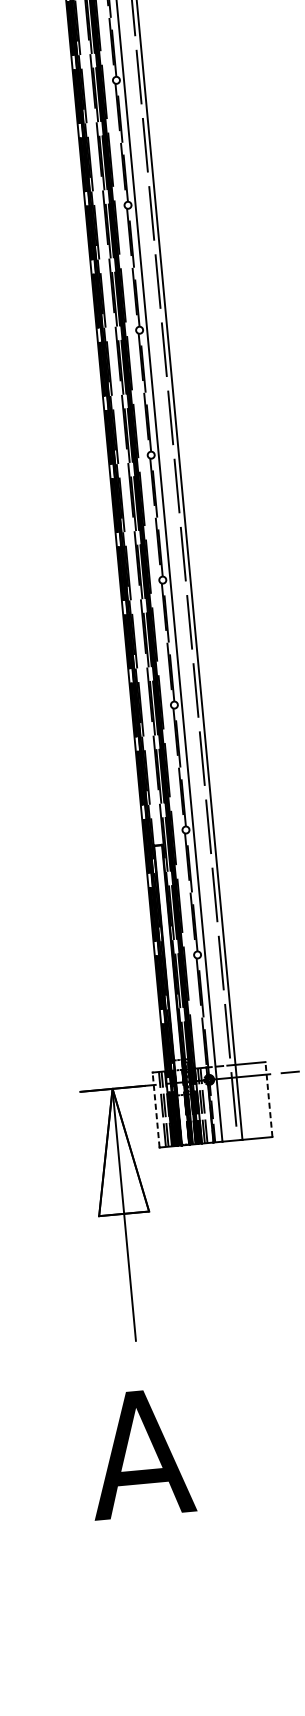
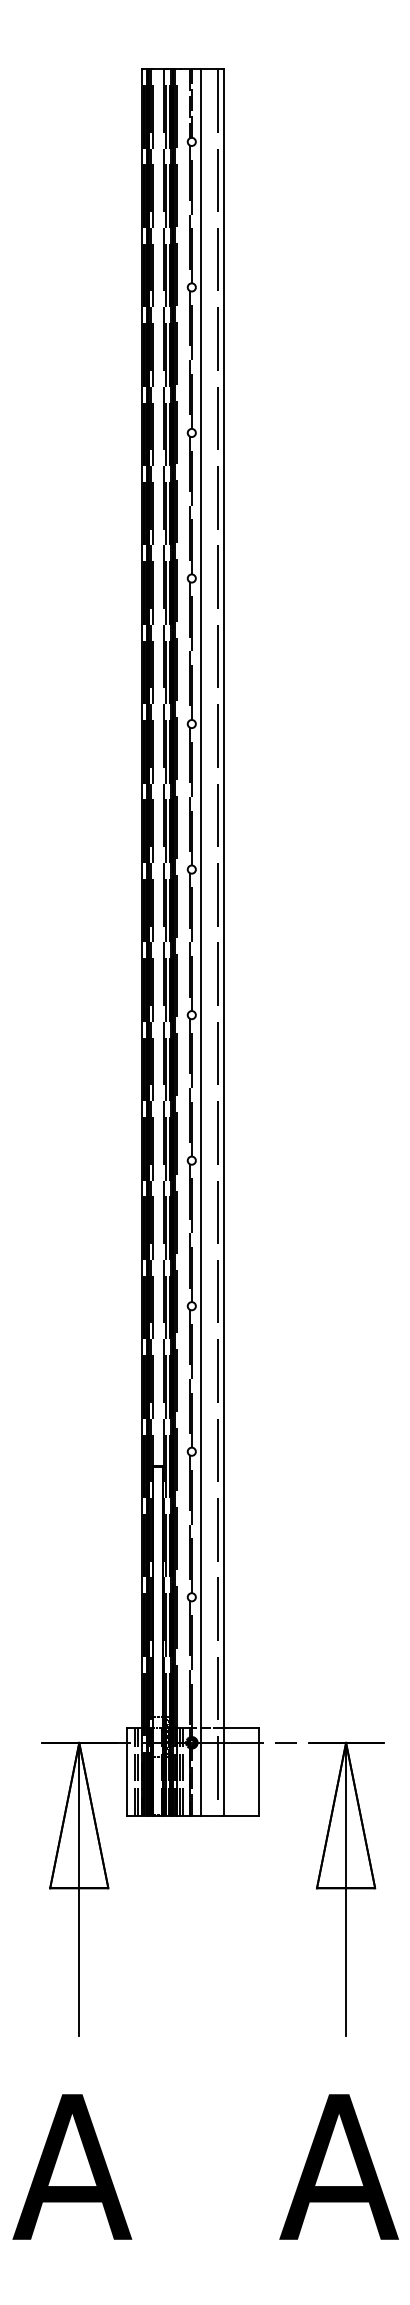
line: (268, 1099) -> (258, 1771), dashed -> solid
line: (156, 1109) -> (127, 1771), dashed -> solid

